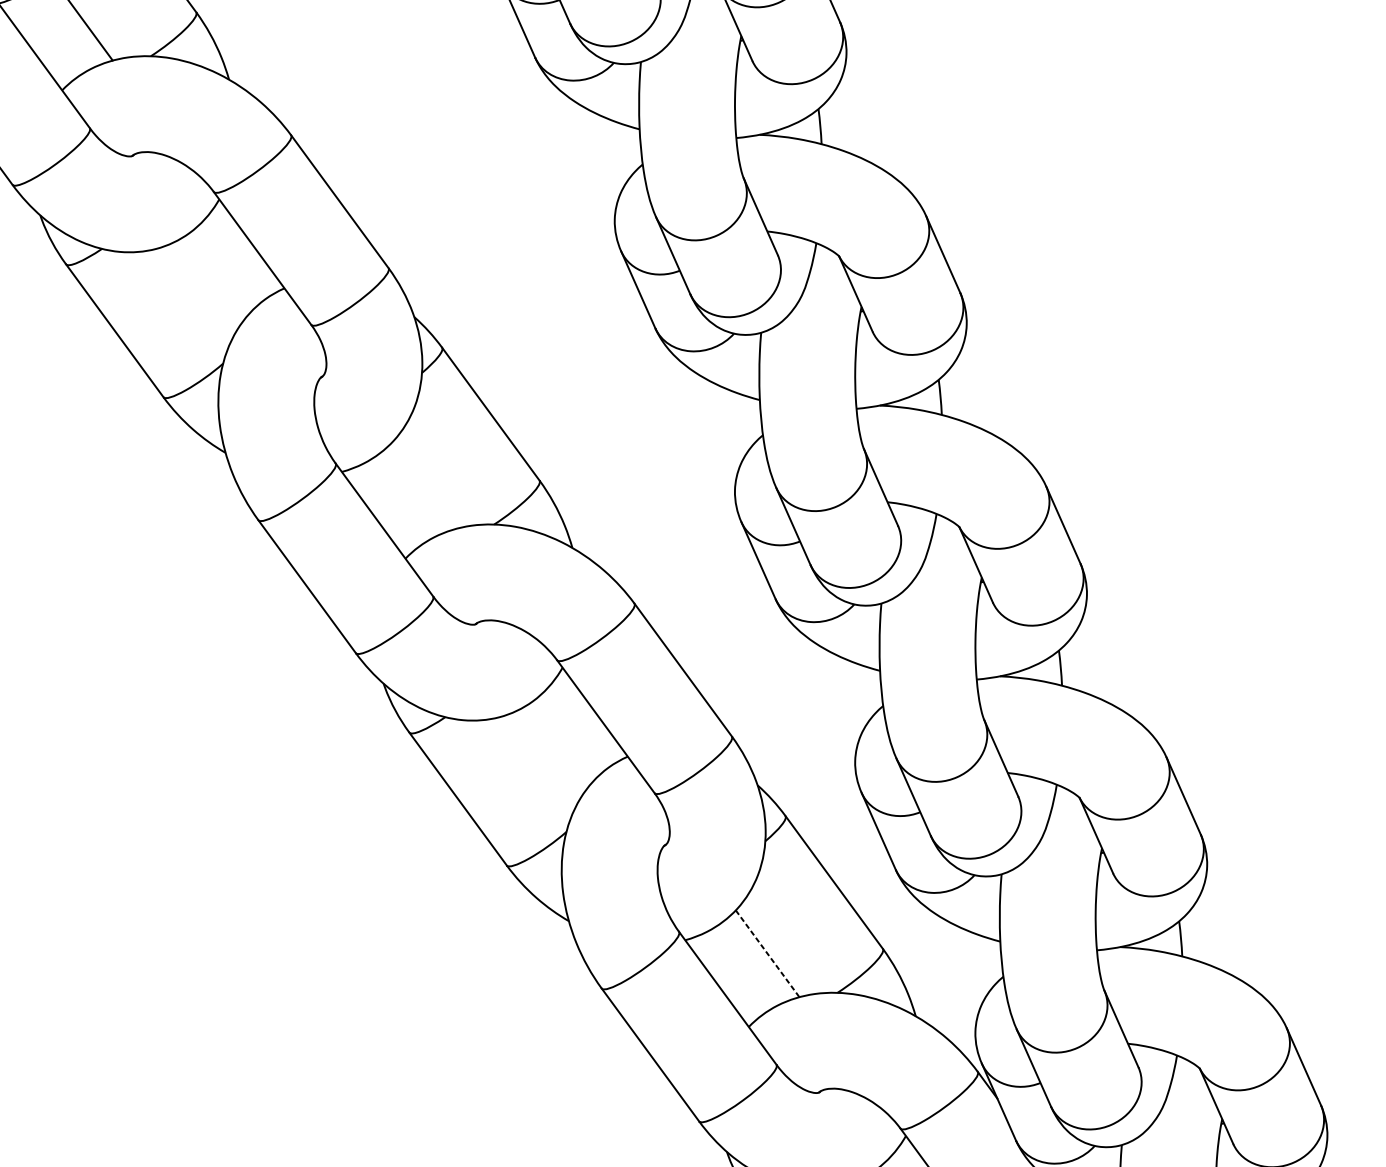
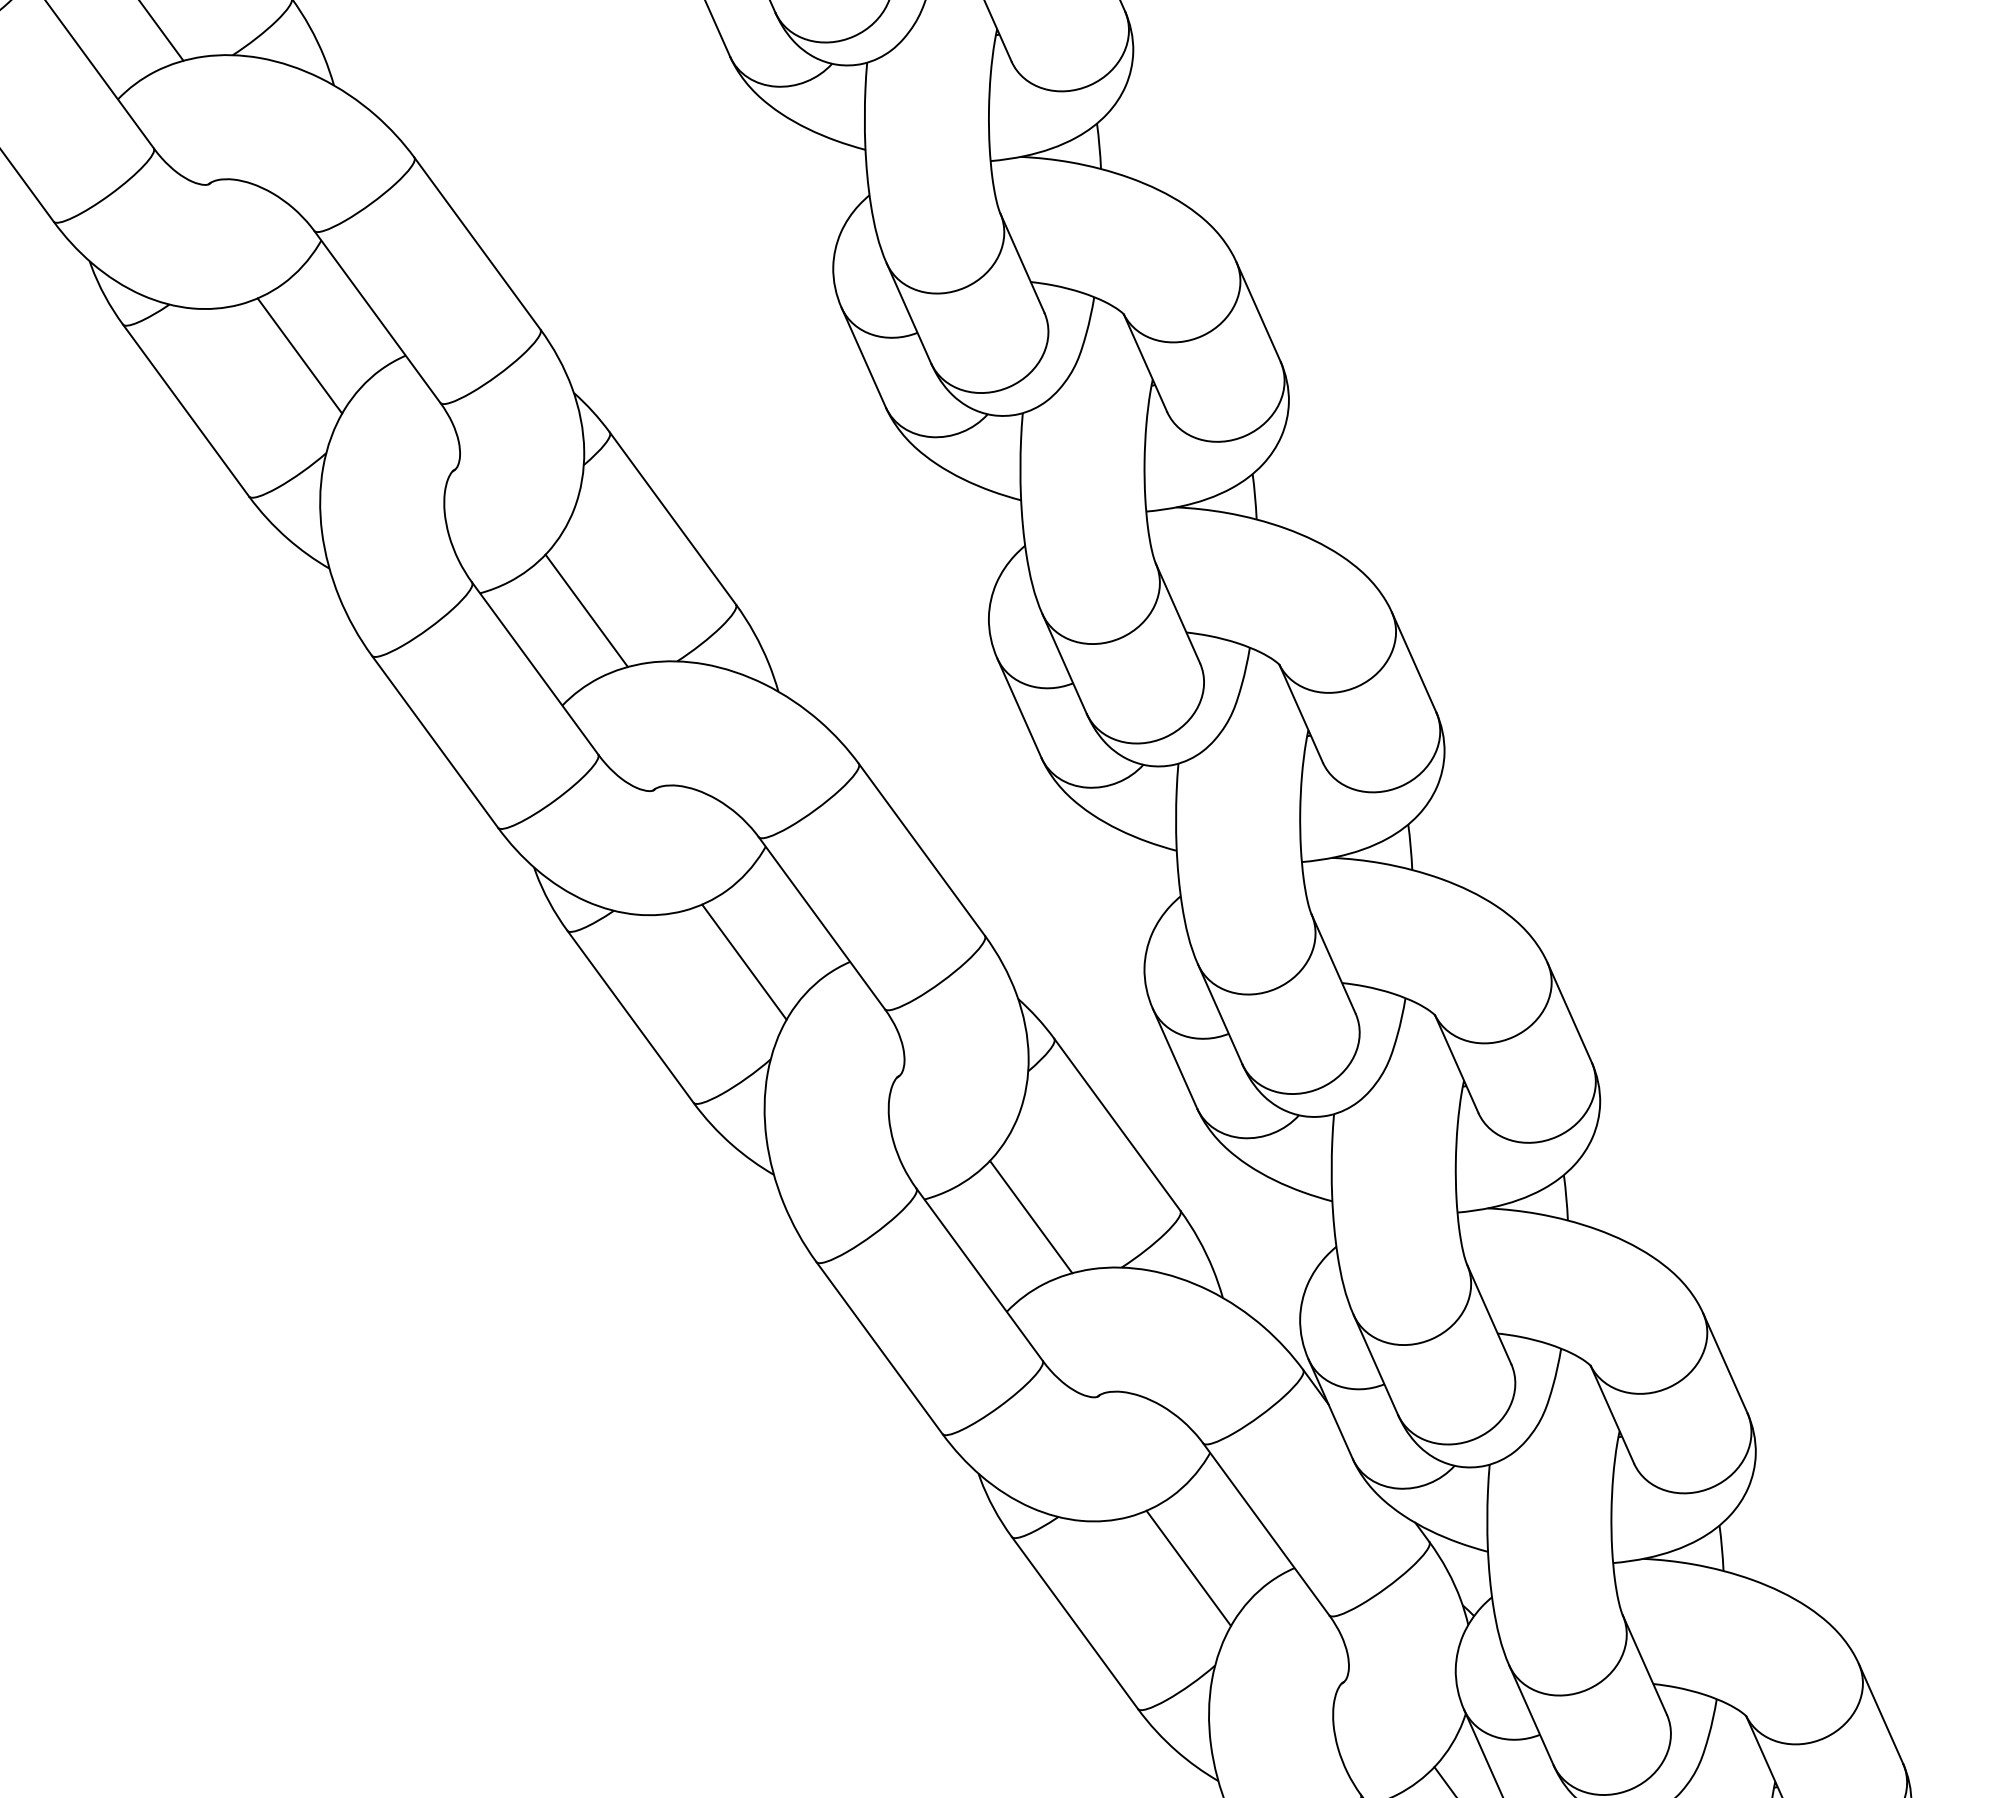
line: (202, 288) -> (299, 355), added
line: (424, 485) -> (586, 610), added
line: (546, 756) -> (744, 961), added
line: (767, 954) -> (1031, 1217), dashed -> solid

